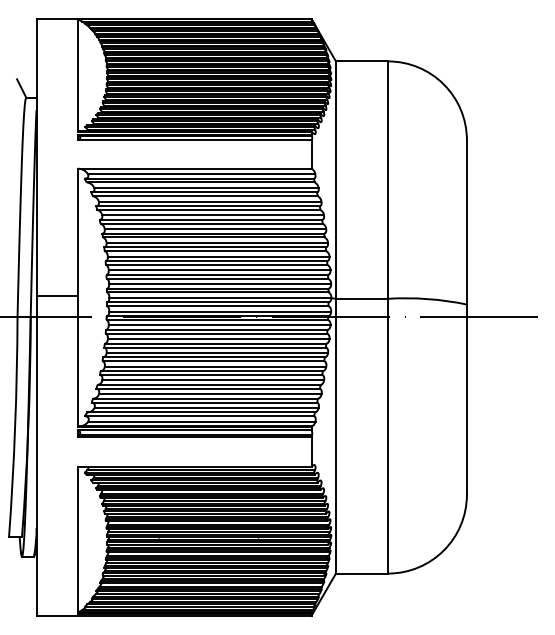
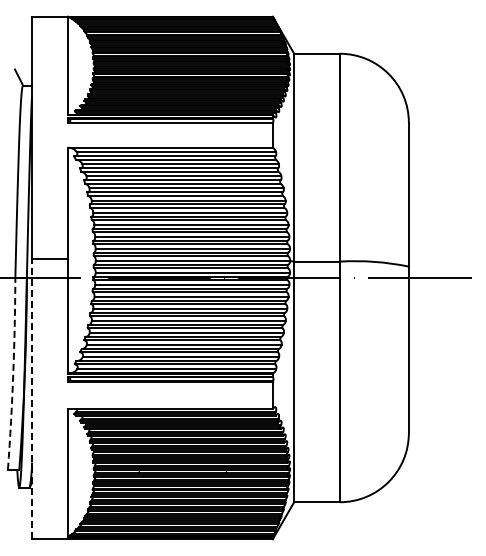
arc: (15, 426) -> (13, 373), solid -> dashed
line: (35, 455) -> (31, 398), solid -> dashed

